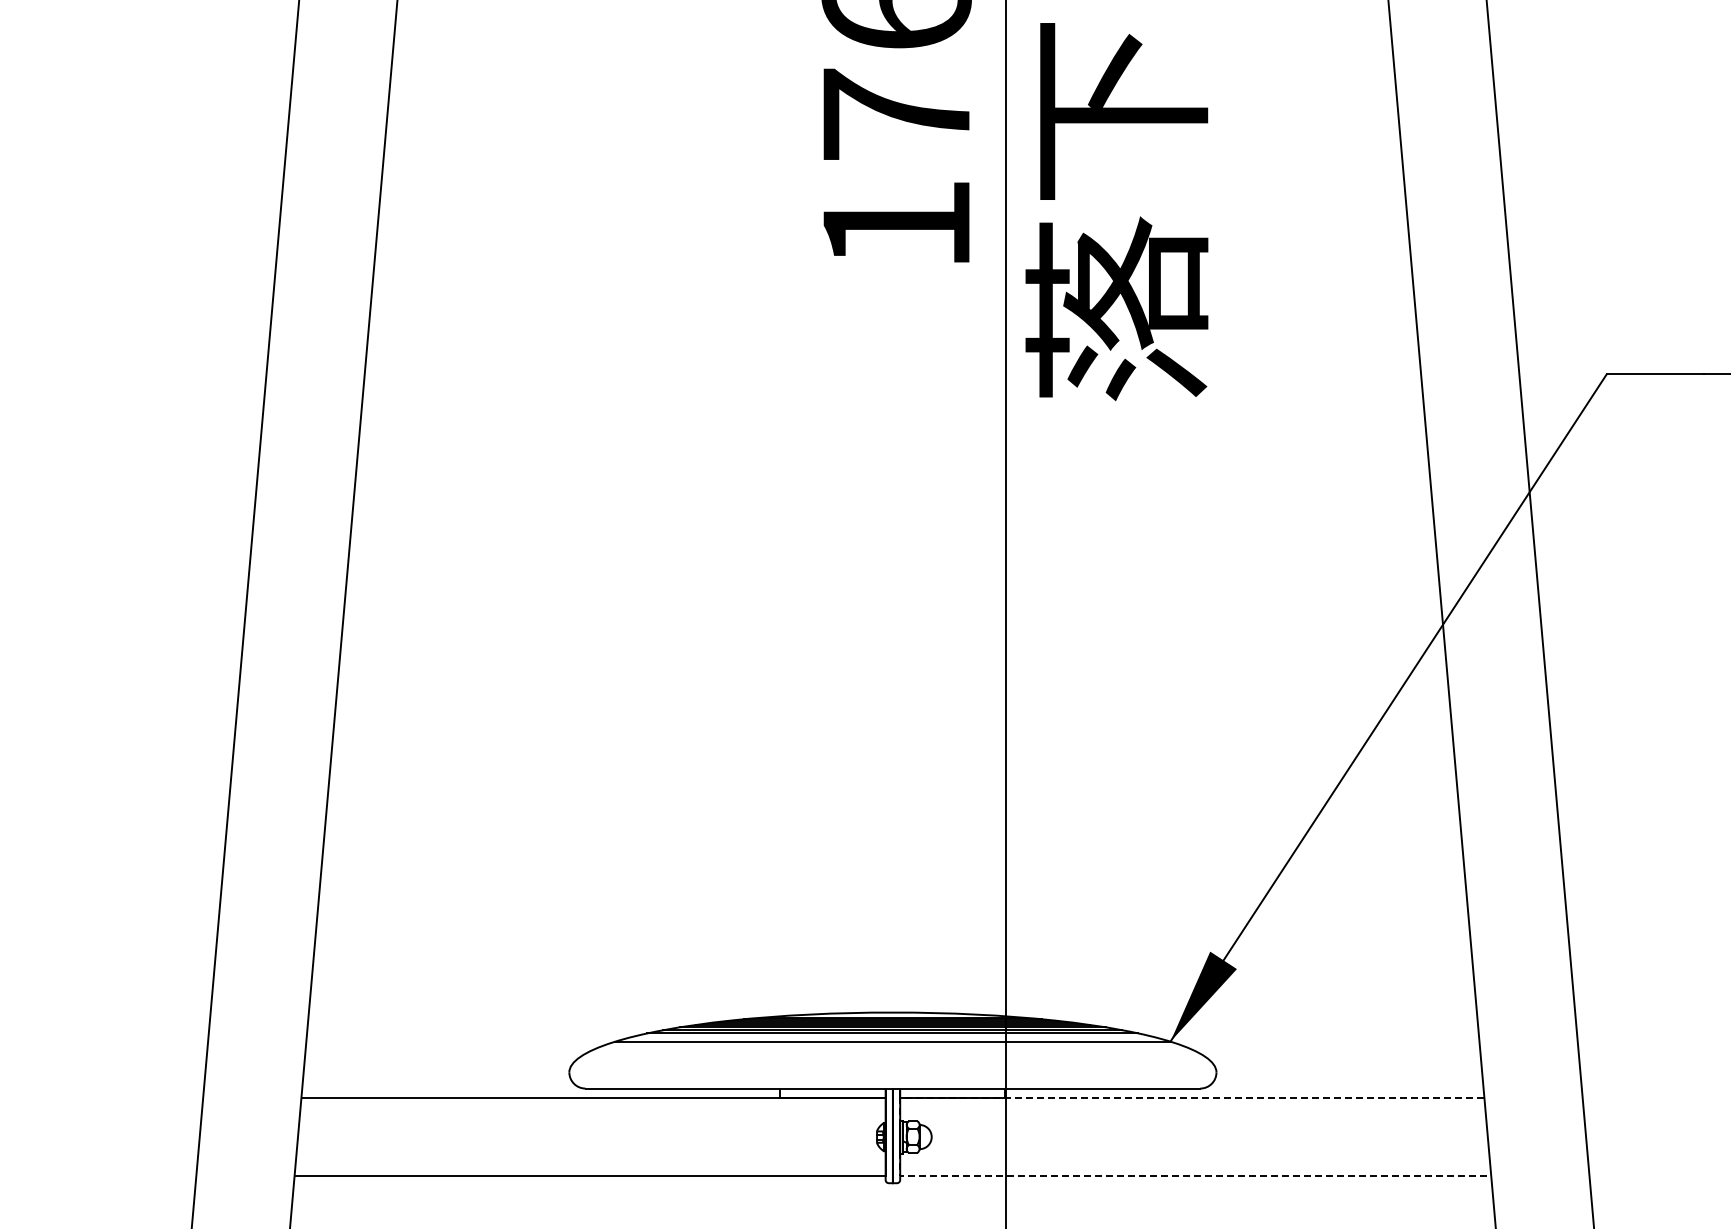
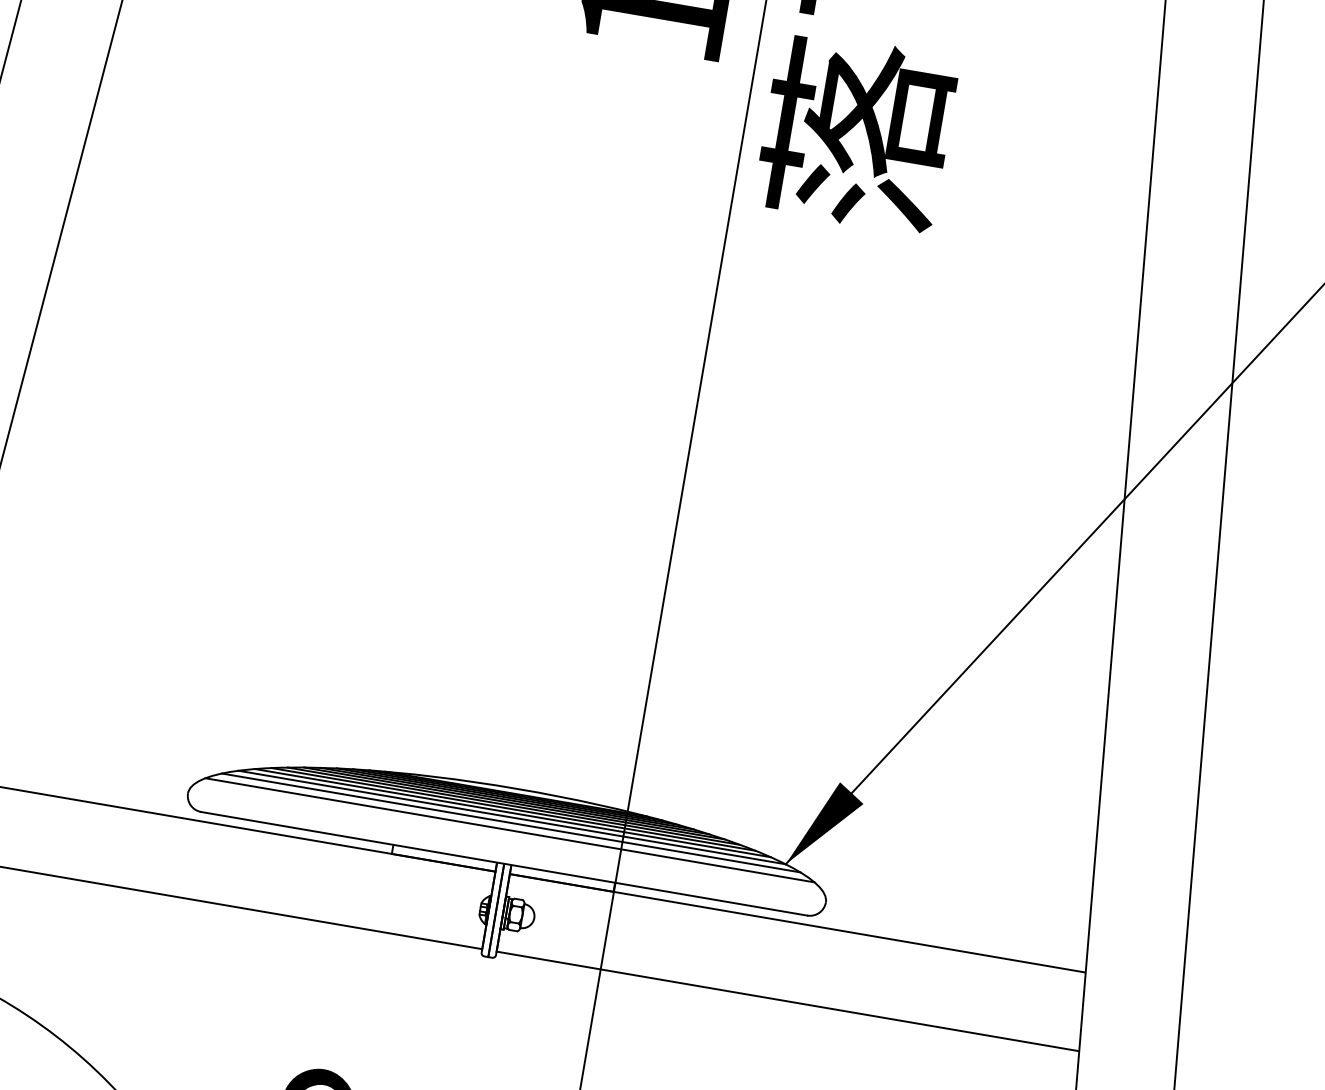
line: (892, 1037) -> (512, 813), added
line: (892, 1047) -> (510, 823), added
line: (892, 1054) -> (509, 830), added
line: (900, 1140) -> (502, 916), dashed -> solid

